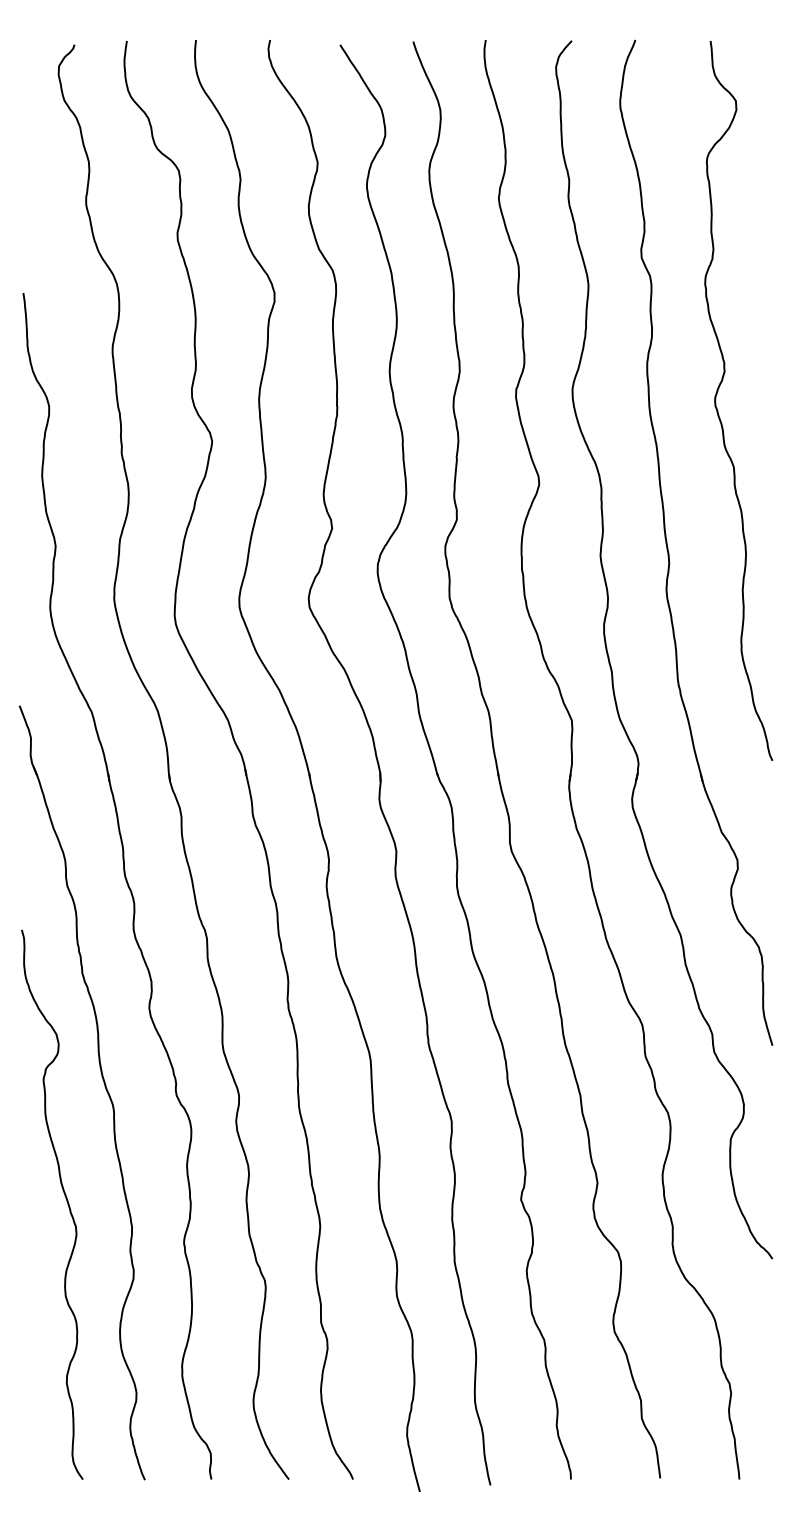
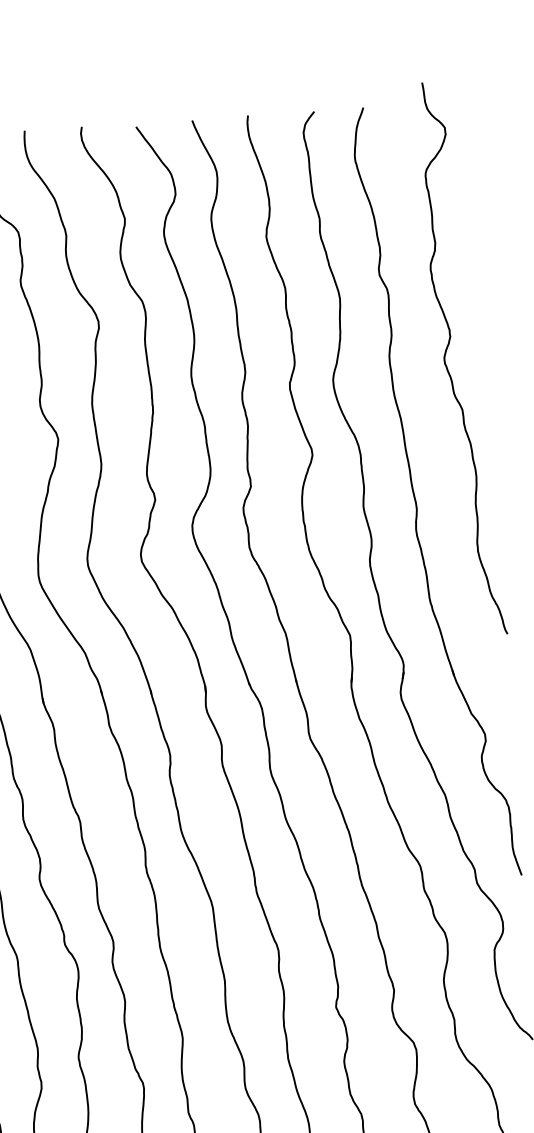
curve: (717, 394) -> (446, 354), moved

